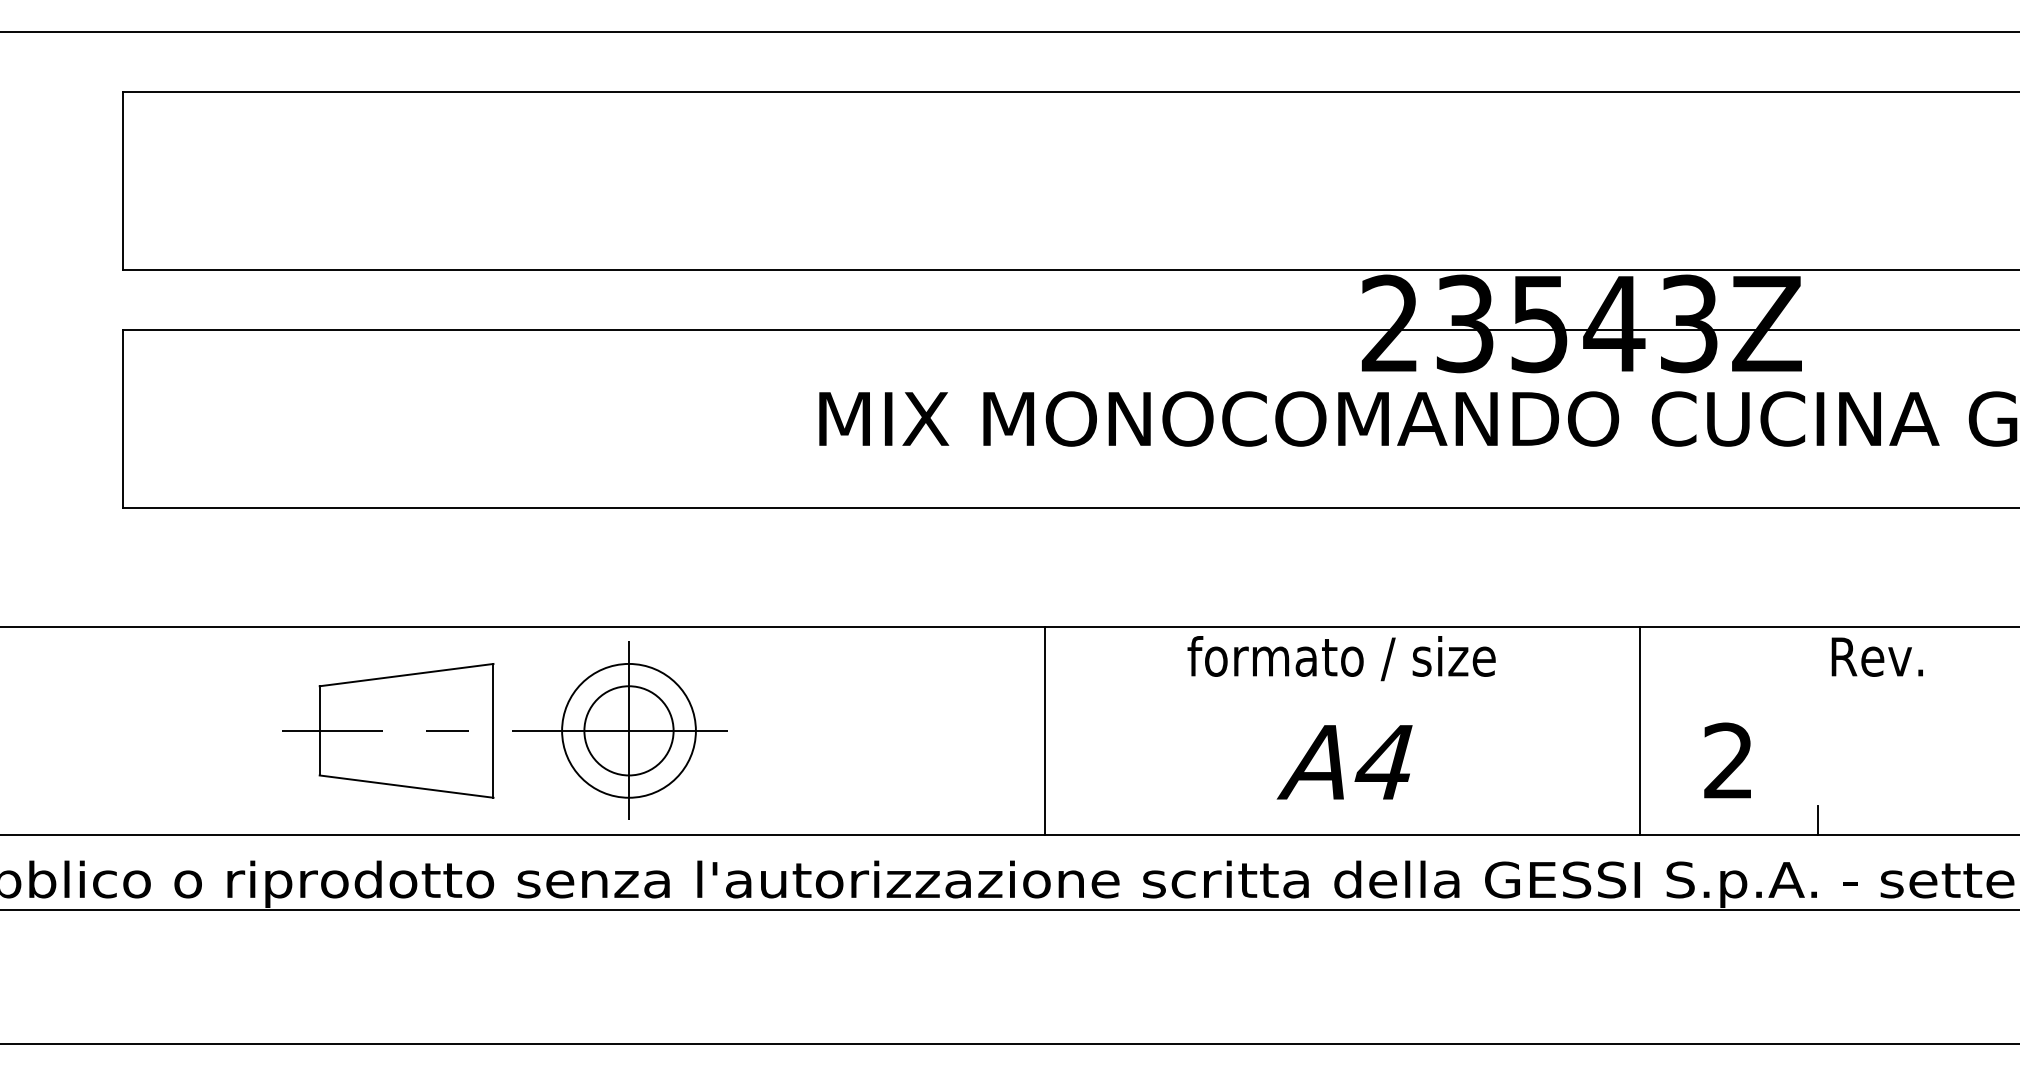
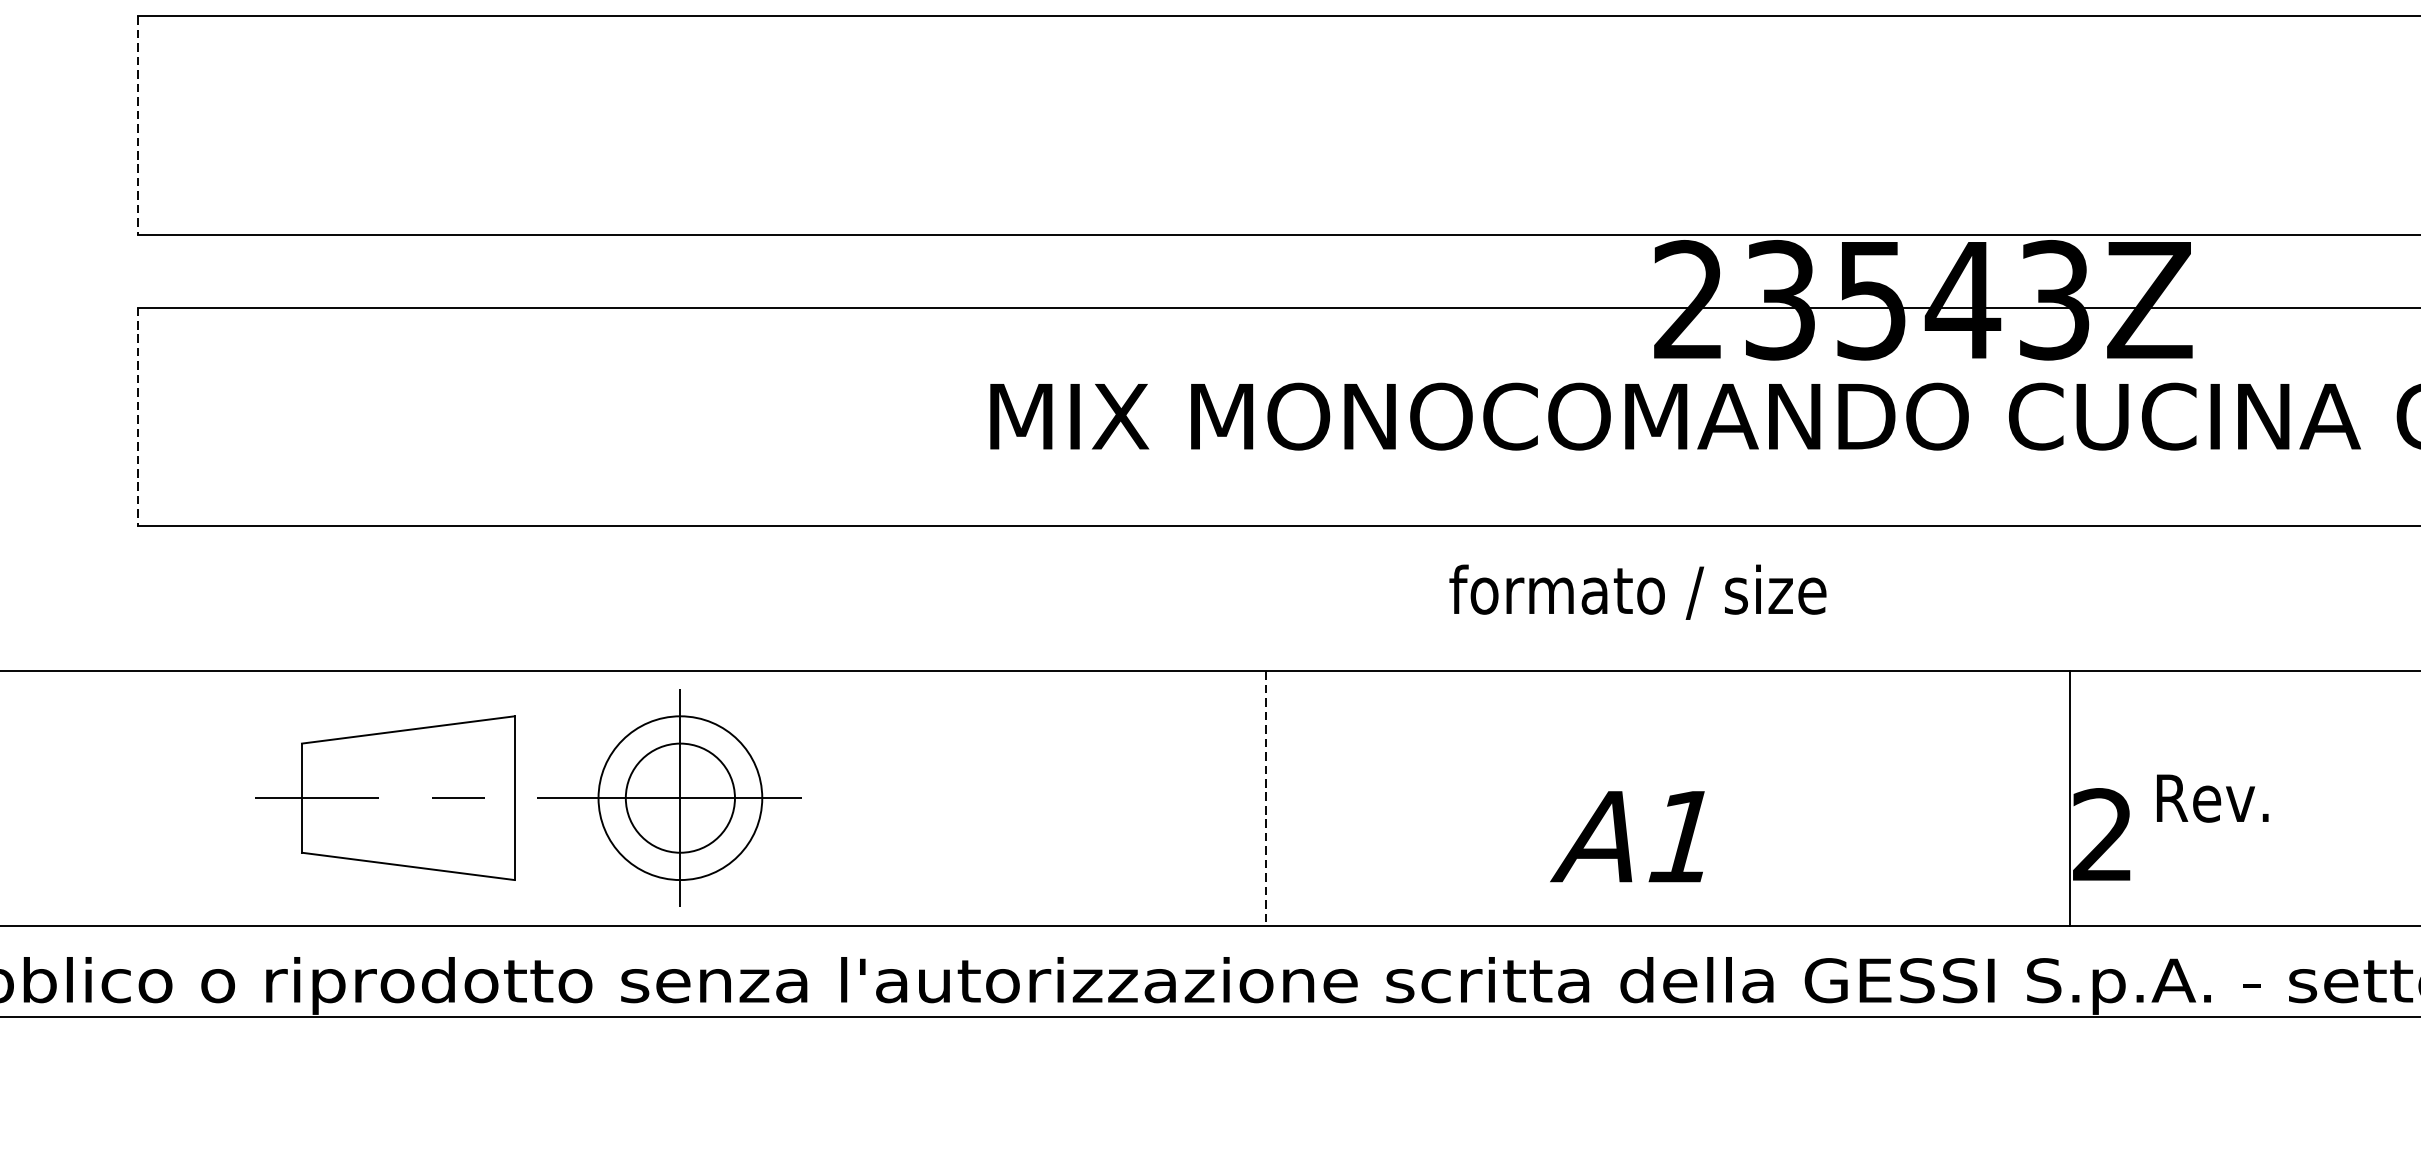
line: (123, 181) -> (138, 126), solid -> dashed
line: (123, 419) -> (138, 417), solid -> dashed
text: (1876, 656) -> (2211, 797), moved
text: (1341, 658) -> (1637, 592), moved
part: (512, 730) -> (537, 797), moved
line: (1044, 731) -> (1265, 798), solid -> dashed
line: (1639, 731) -> (2069, 798), moved
text: (1383, 762) -> (1680, 836), A4 -> A1
line: (1818, 820) -> (2212, 907), removed

